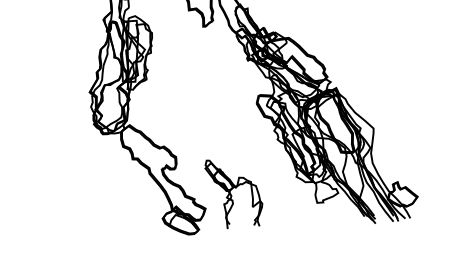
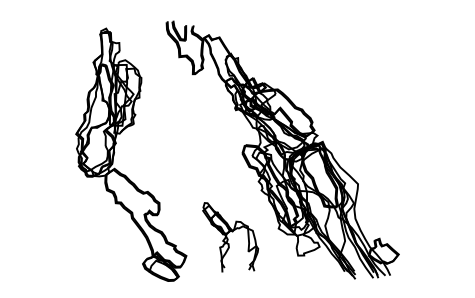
part: (234, 193) -> (230, 237), moved

